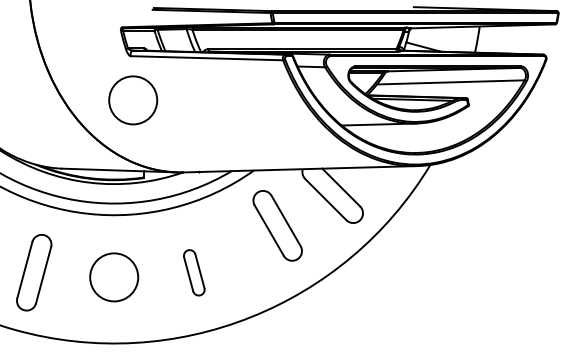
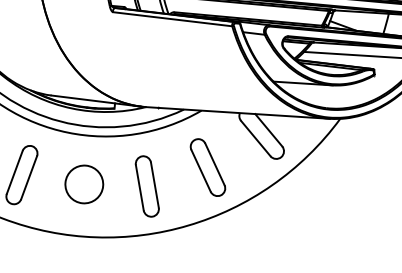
circle: (133, 100) -> (112, 47), removed
part: (277, 225) -> (207, 167), moved
part: (194, 272) -> (147, 186), size x1.67

